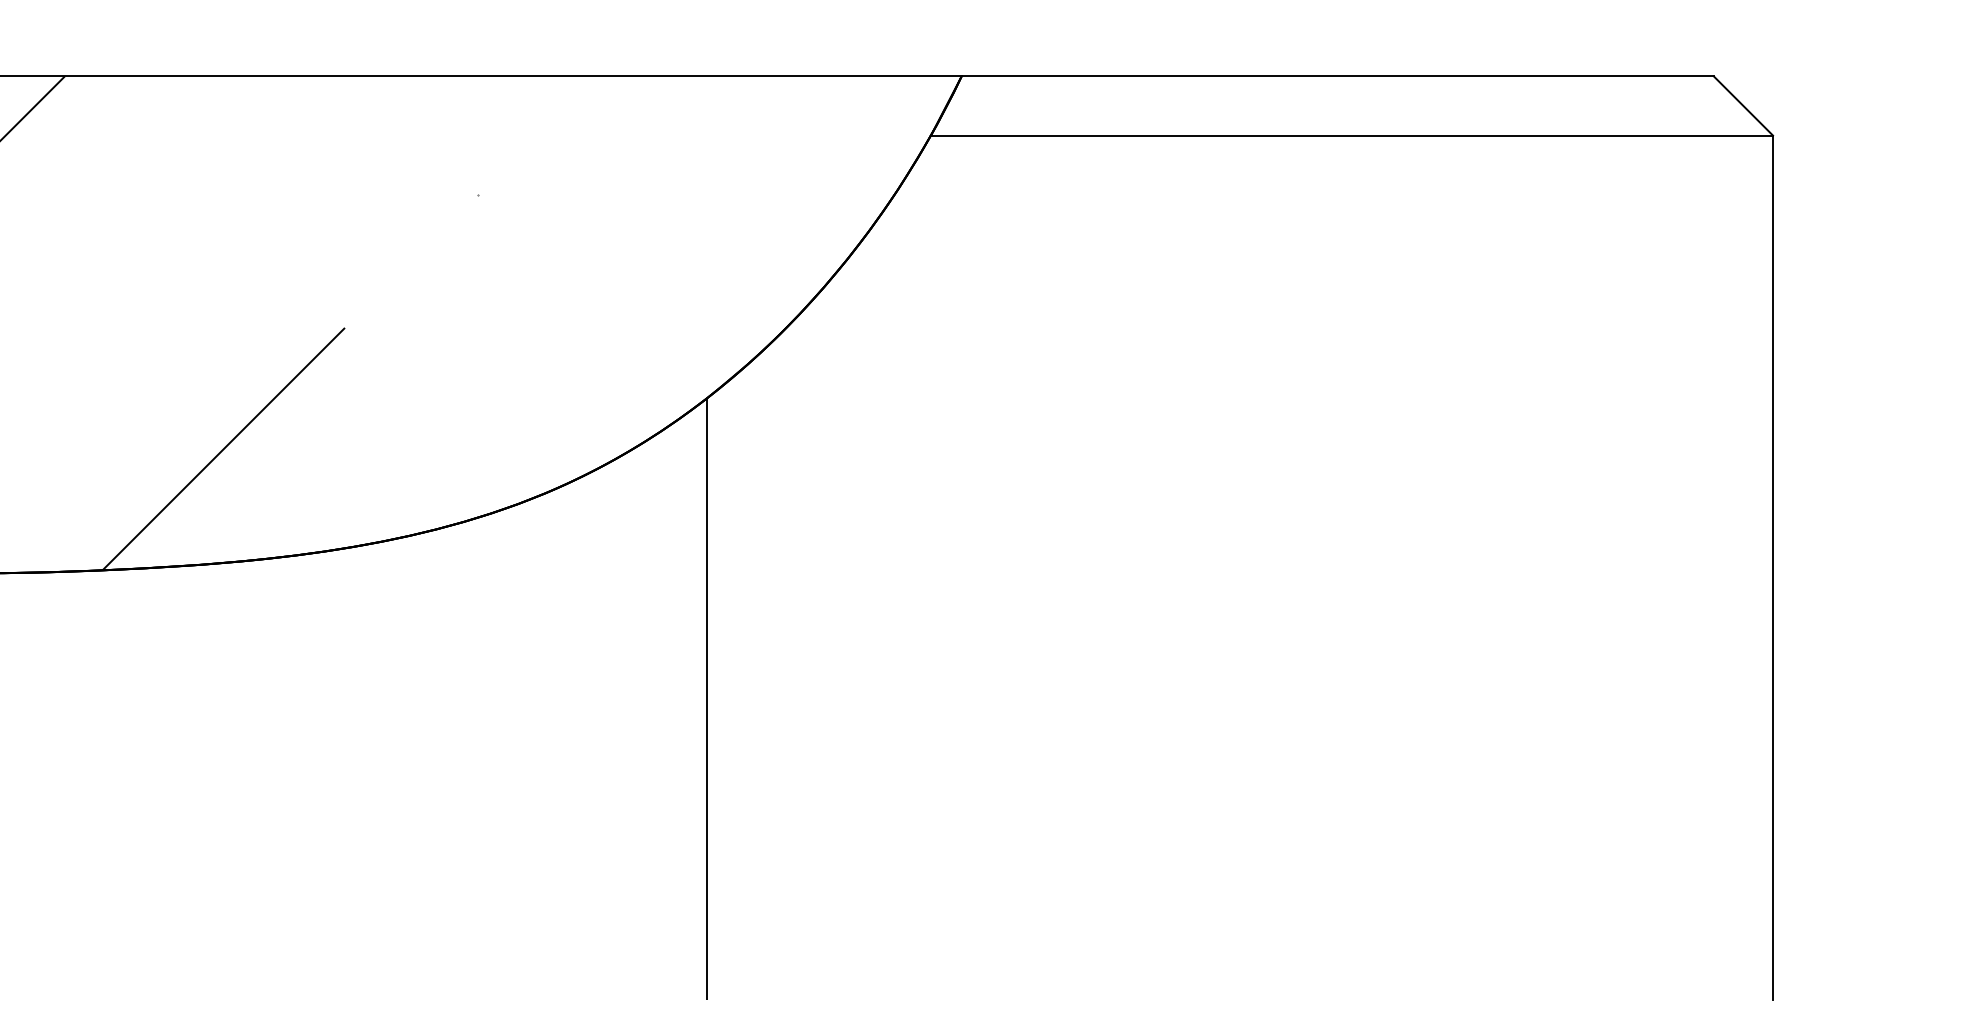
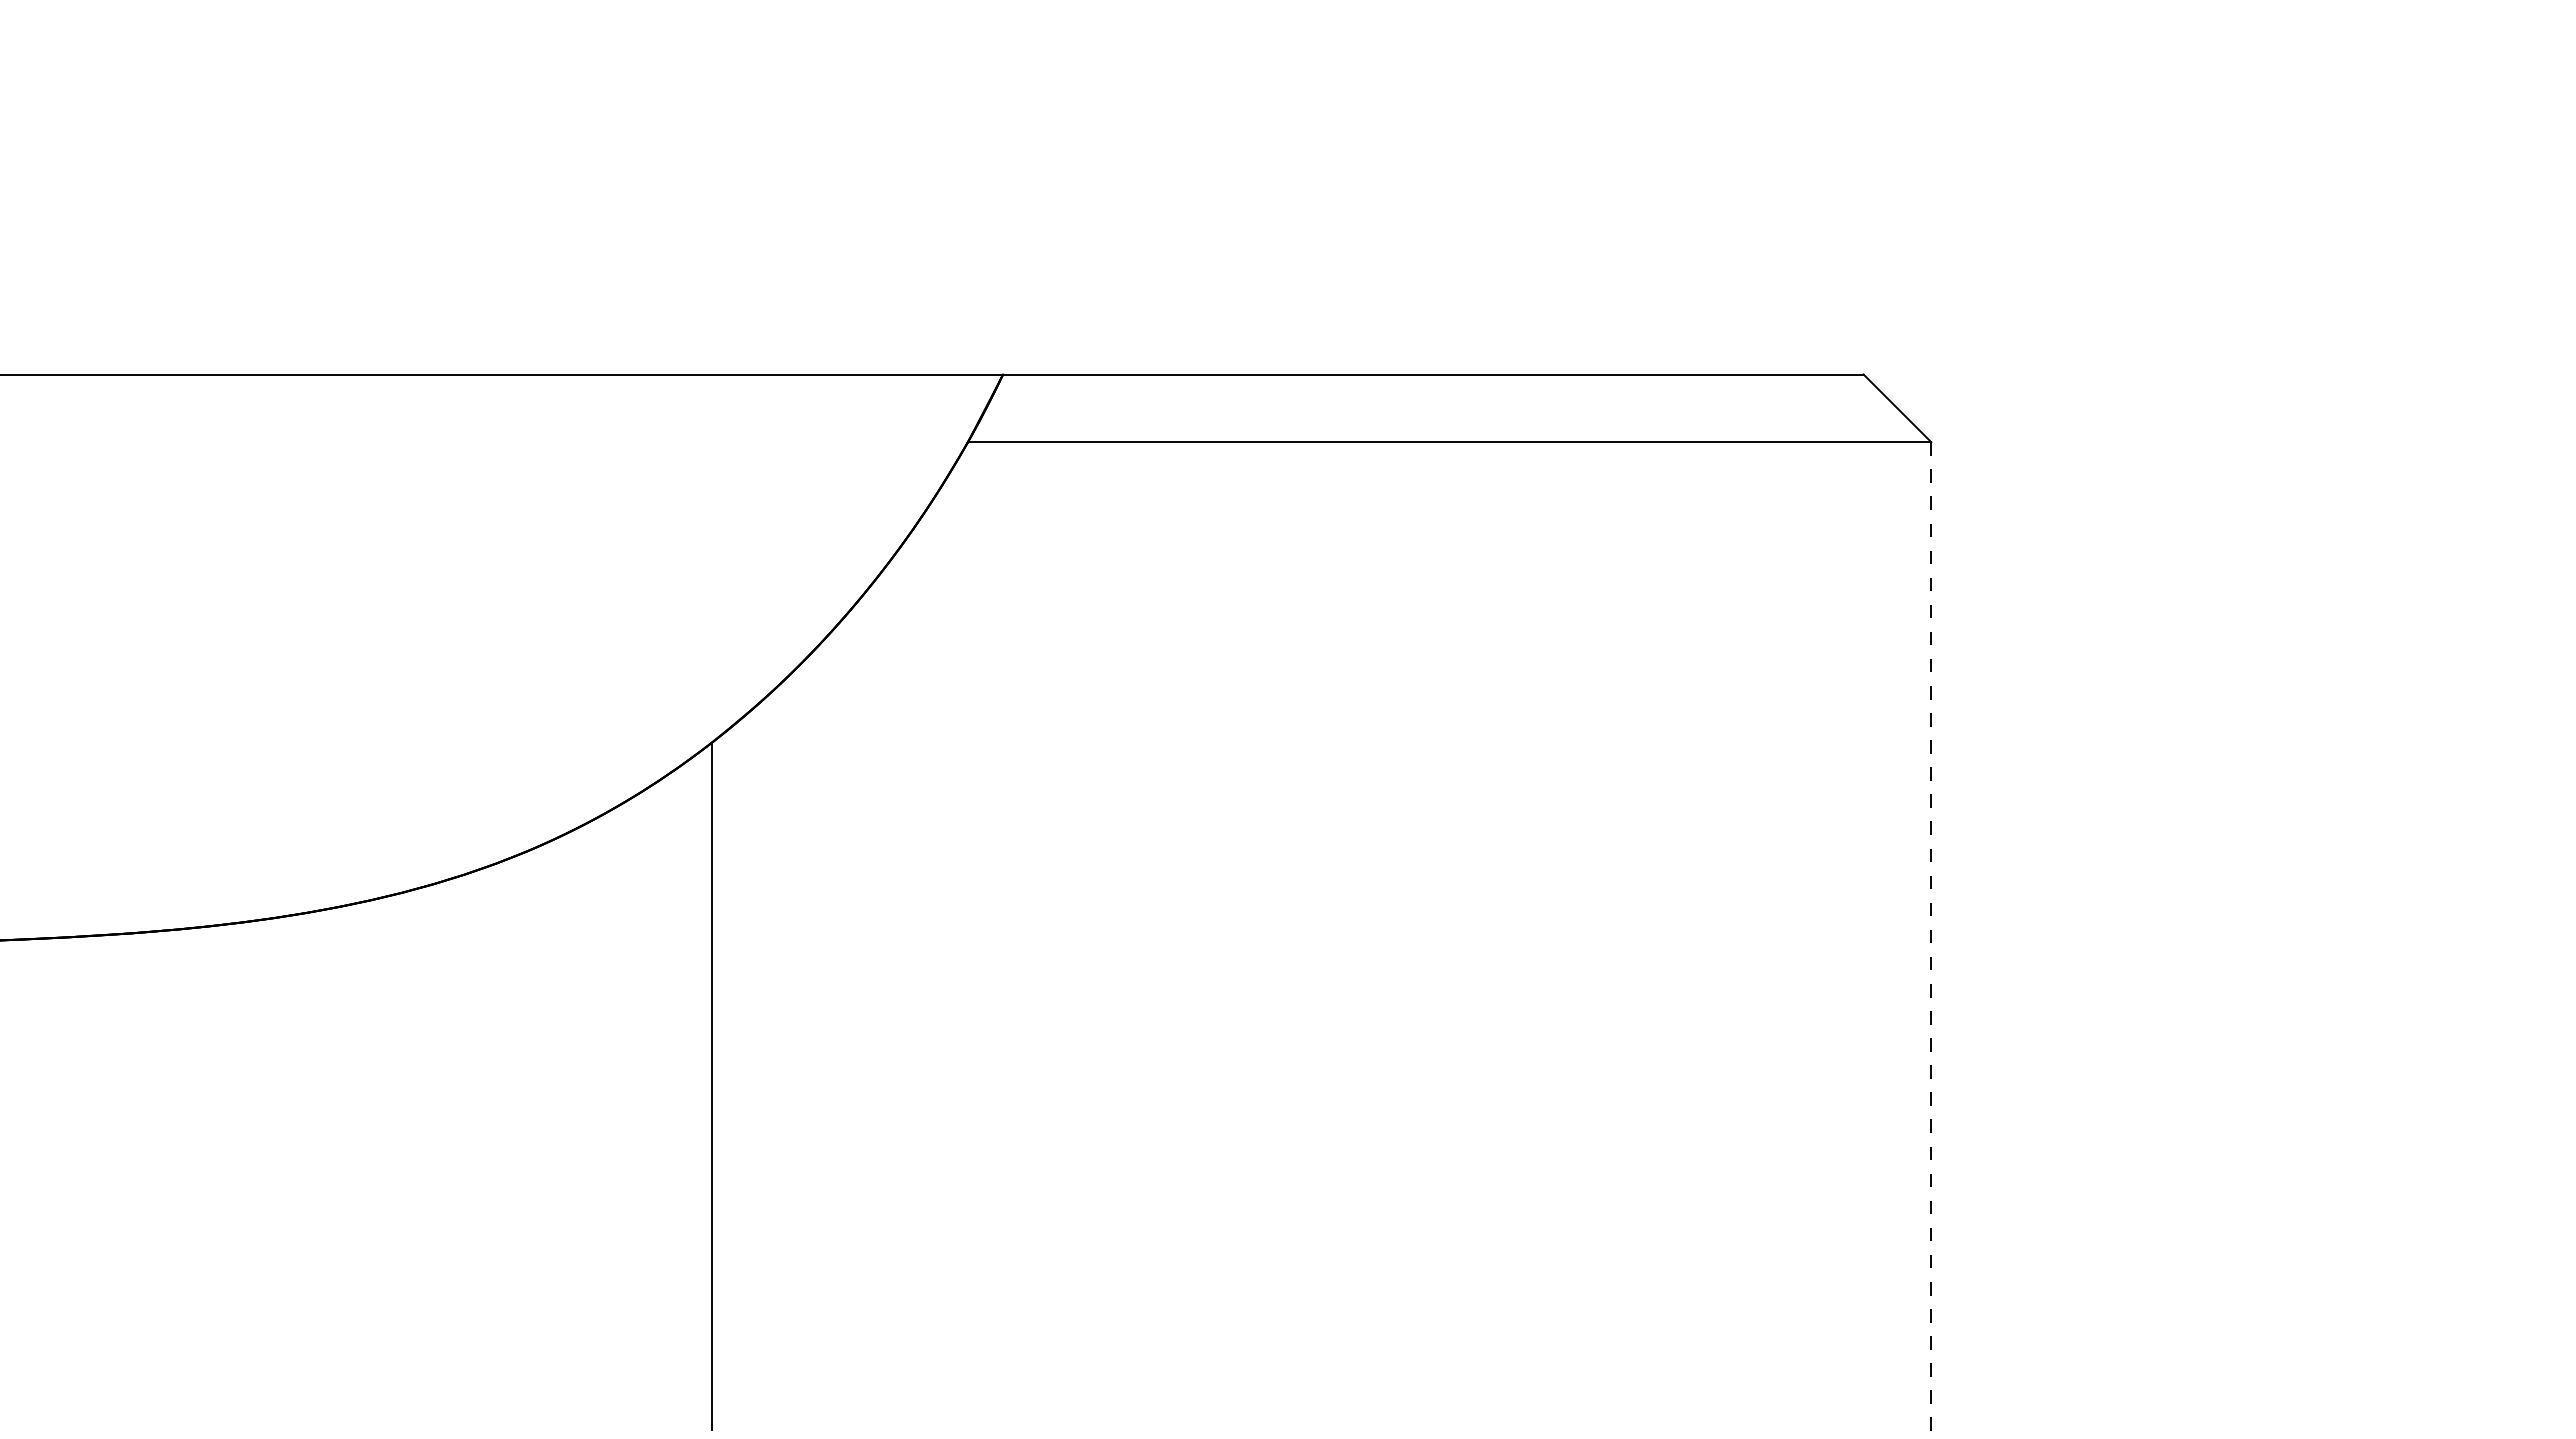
hatch: (289, 382) -> (234, 724), removed
line: (1773, 568) -> (1931, 937), solid -> dashed

